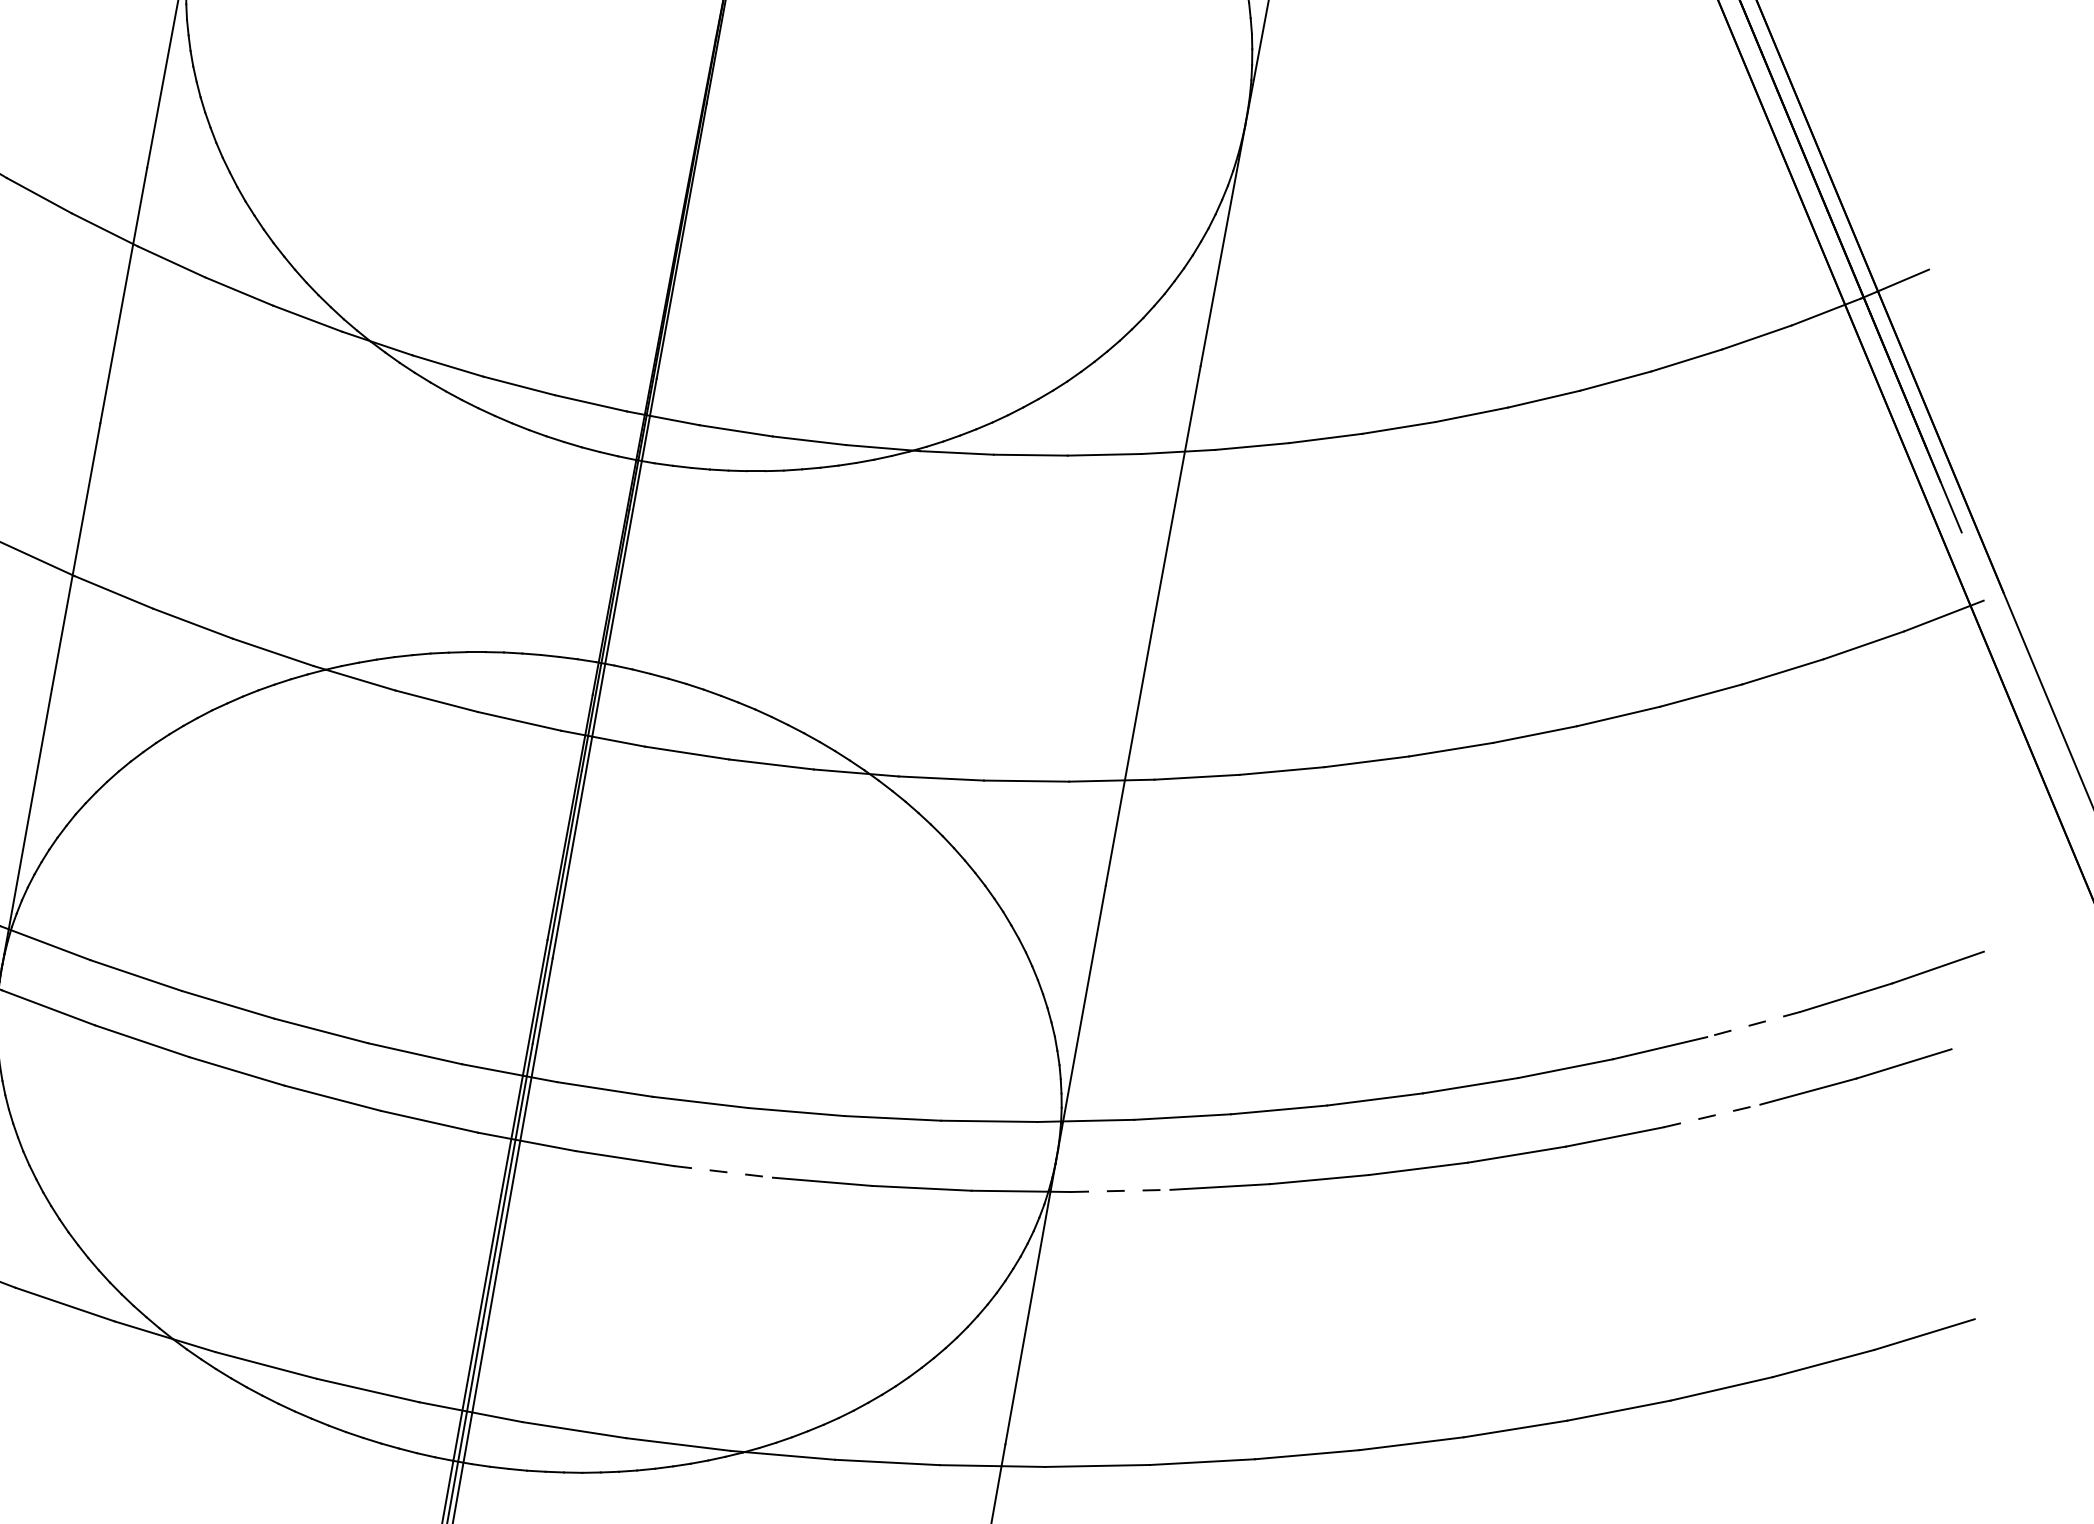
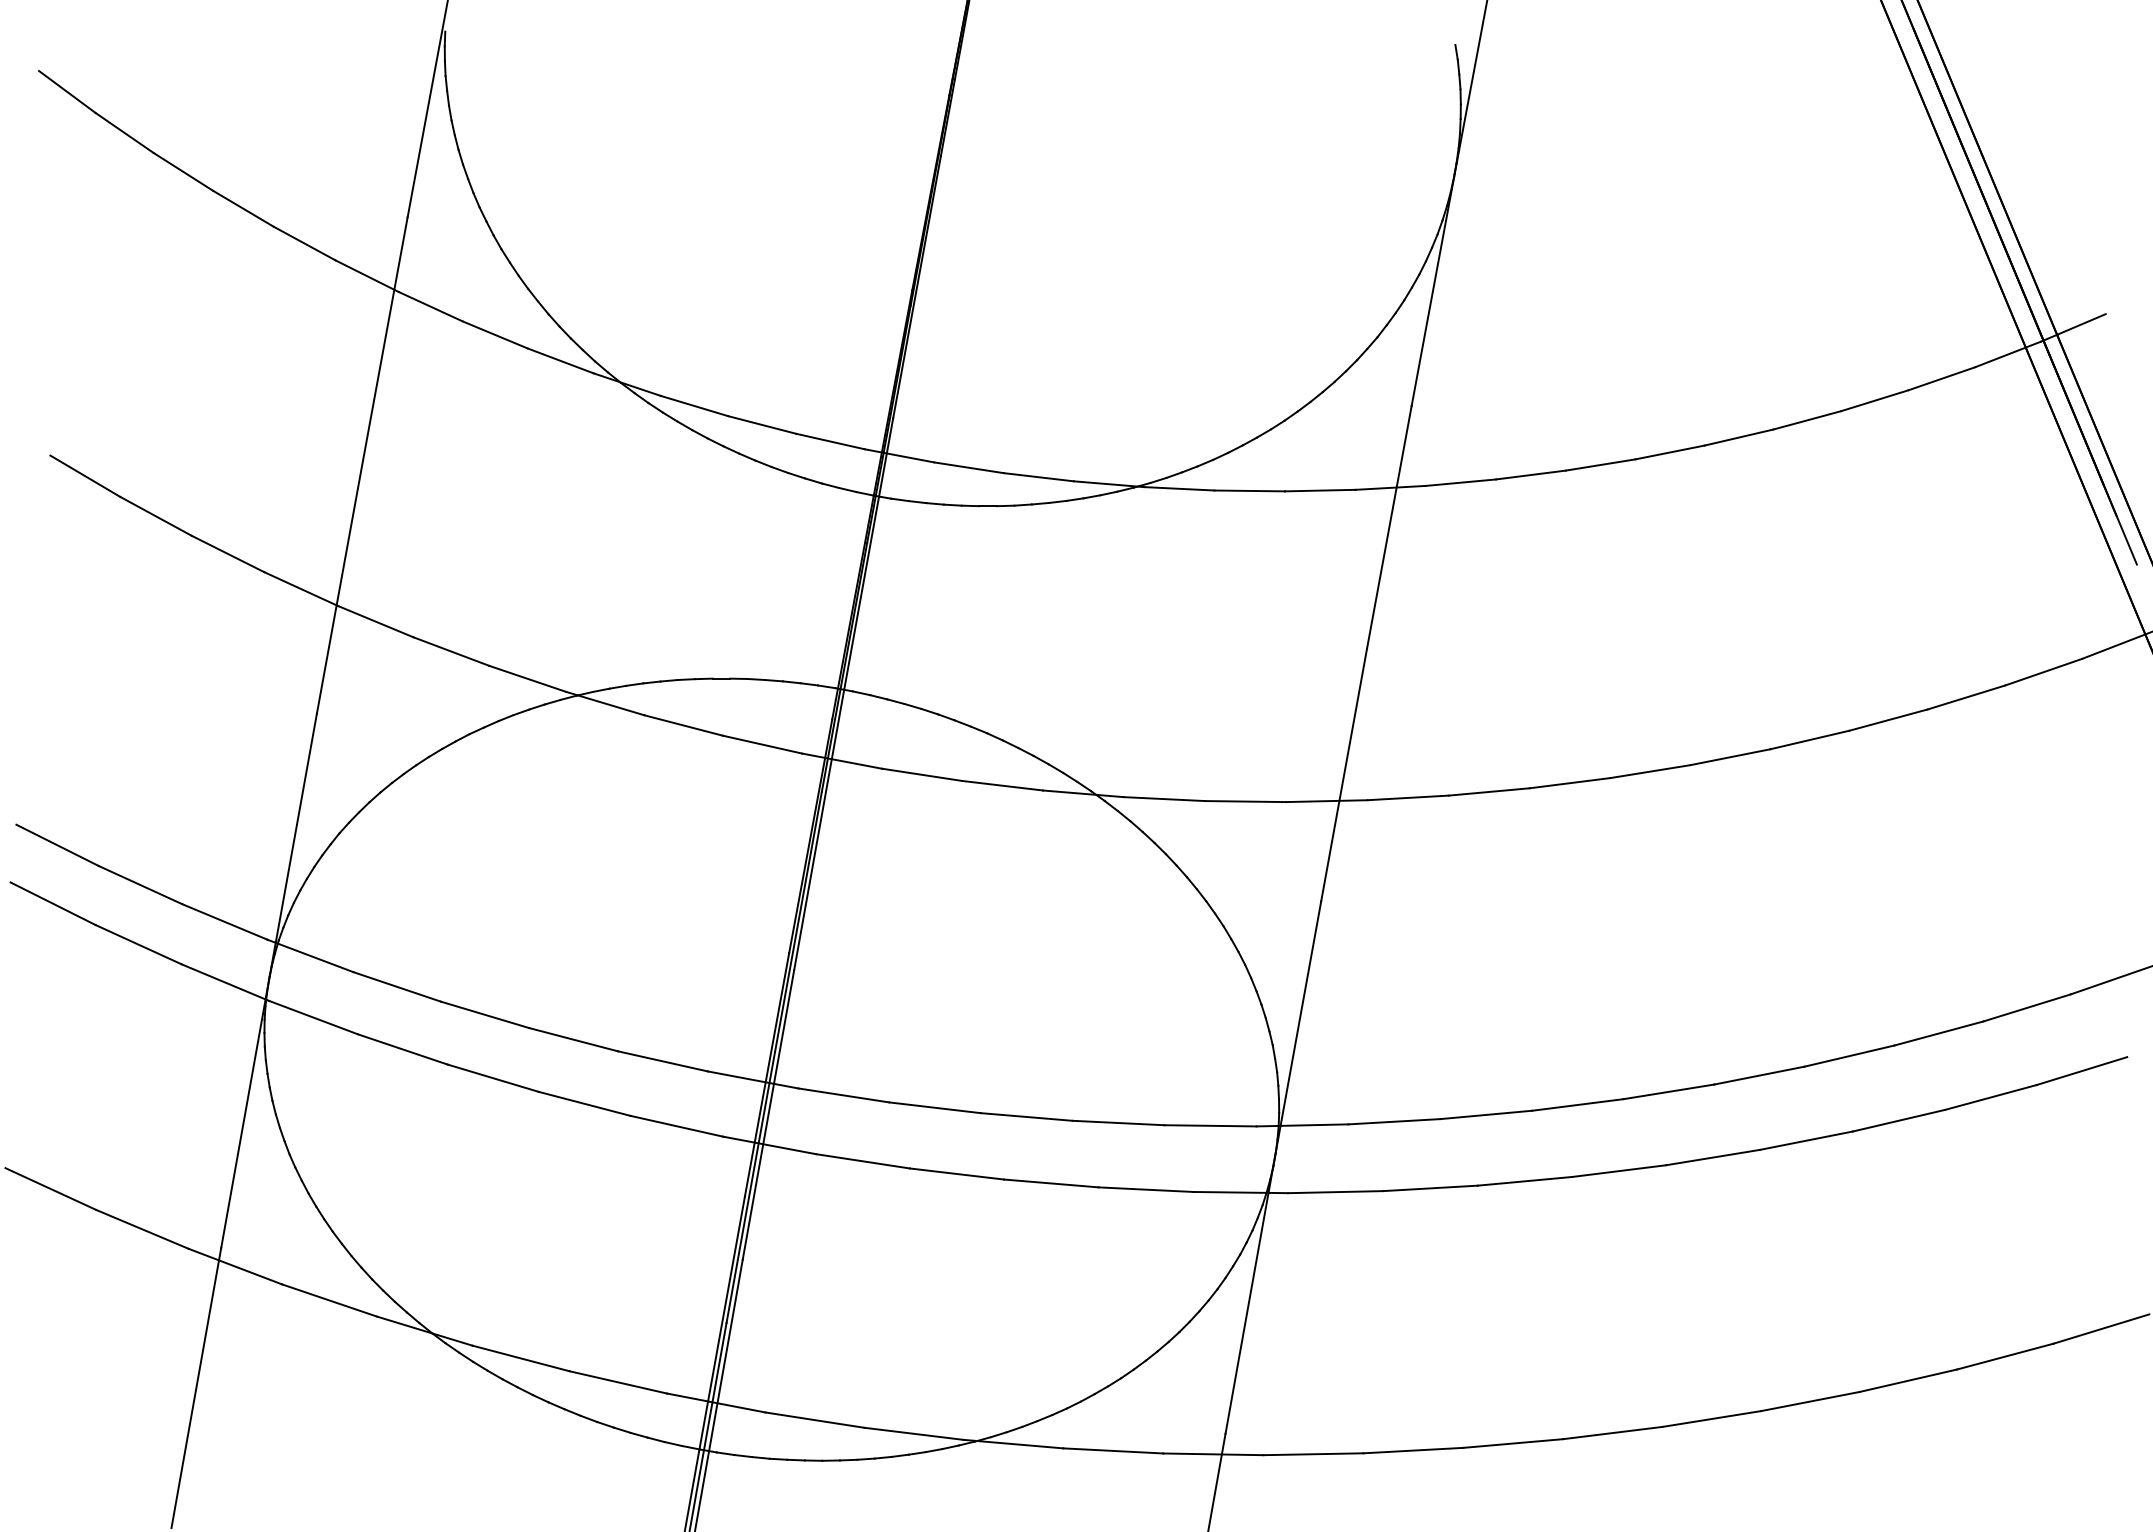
line: (1753, 1024) -> (1938, 1033), dashed -> solid
line: (1712, 1115) -> (1899, 1120), dashed -> solid
line: (724, 1172) -> (957, 1174), dashed -> solid
line: (1121, 1191) -> (1336, 1192), dashed -> solid

